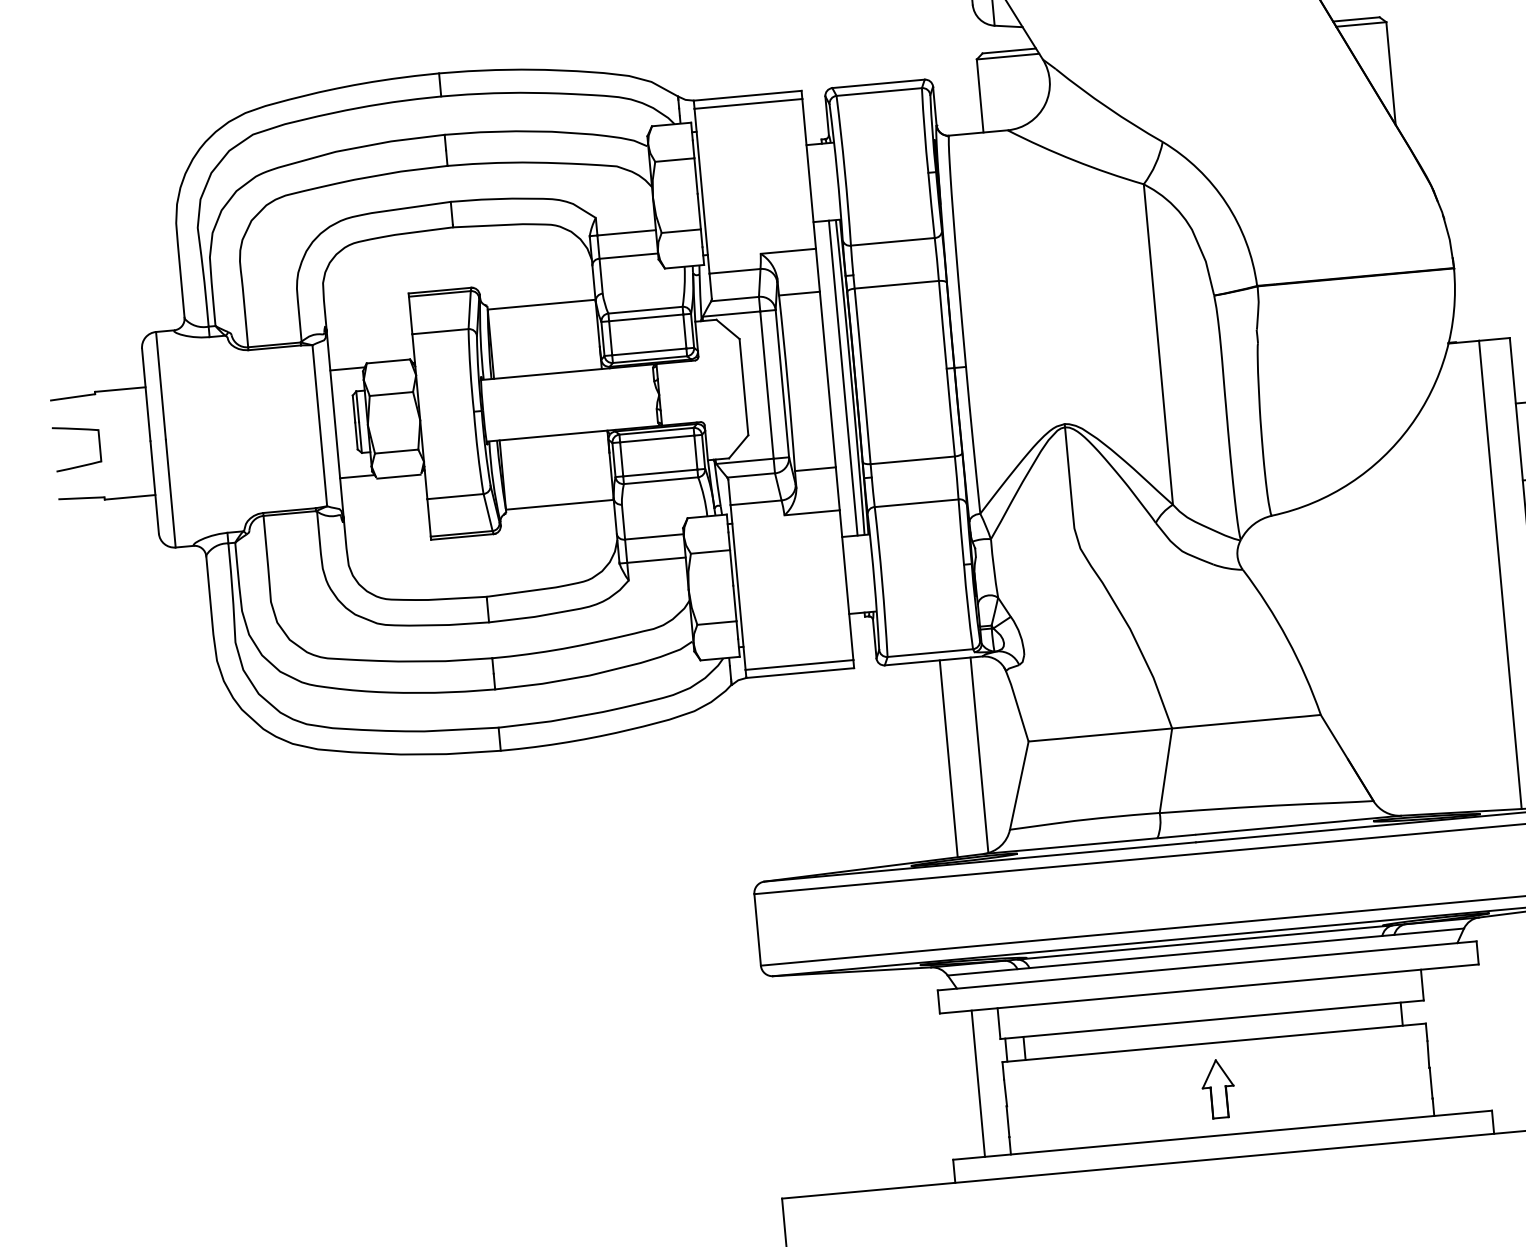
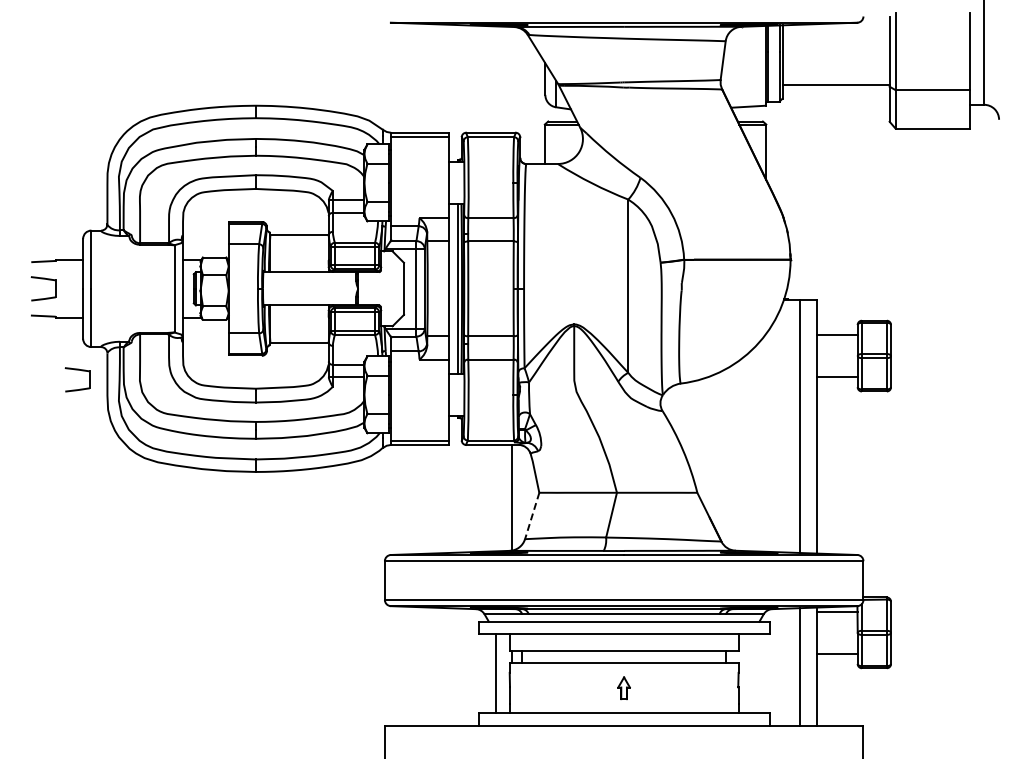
part: (153, 593) -> (77, 370), added
line: (948, 757) -> (495, 497), removed
line: (1019, 786) -> (532, 516), solid -> dashed
part: (1217, 1087) -> (623, 687), size x0.7

